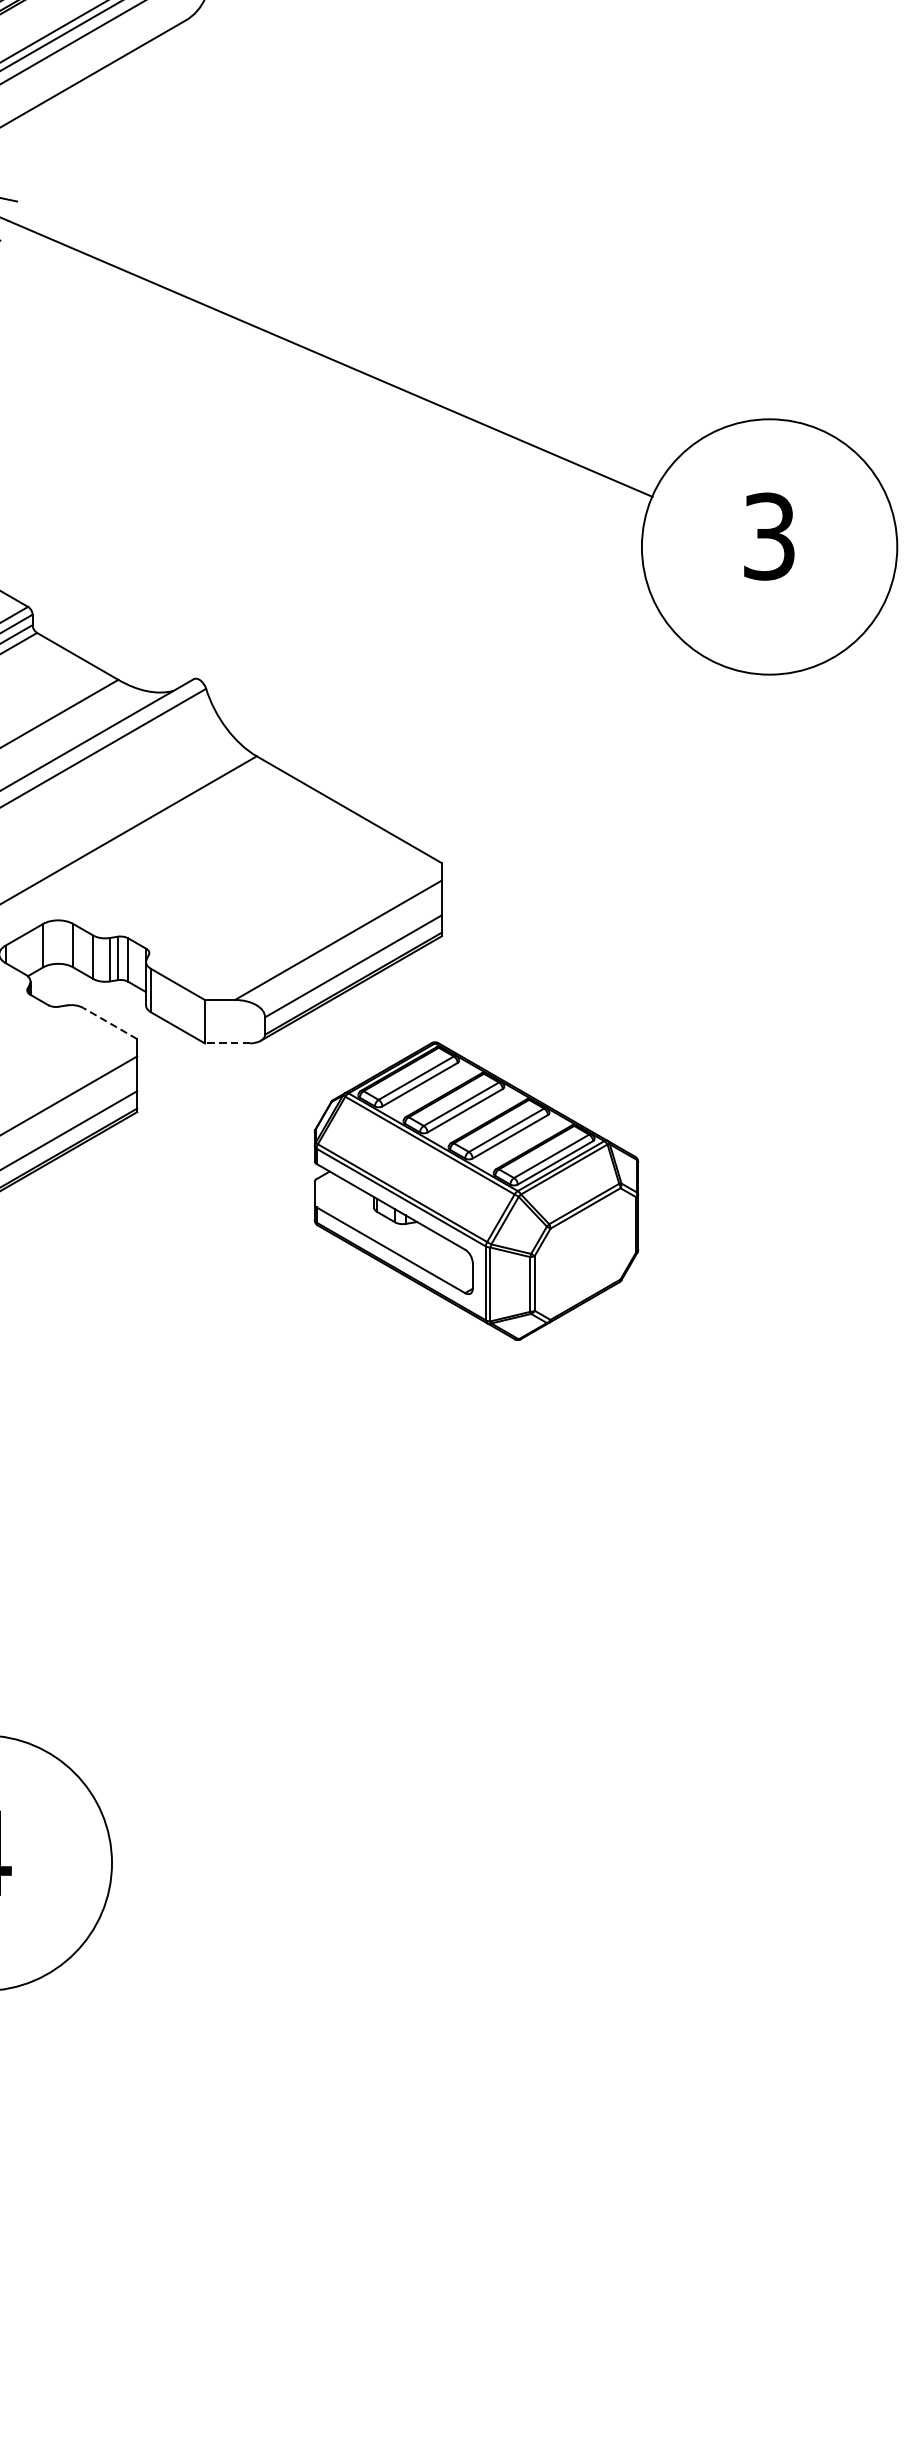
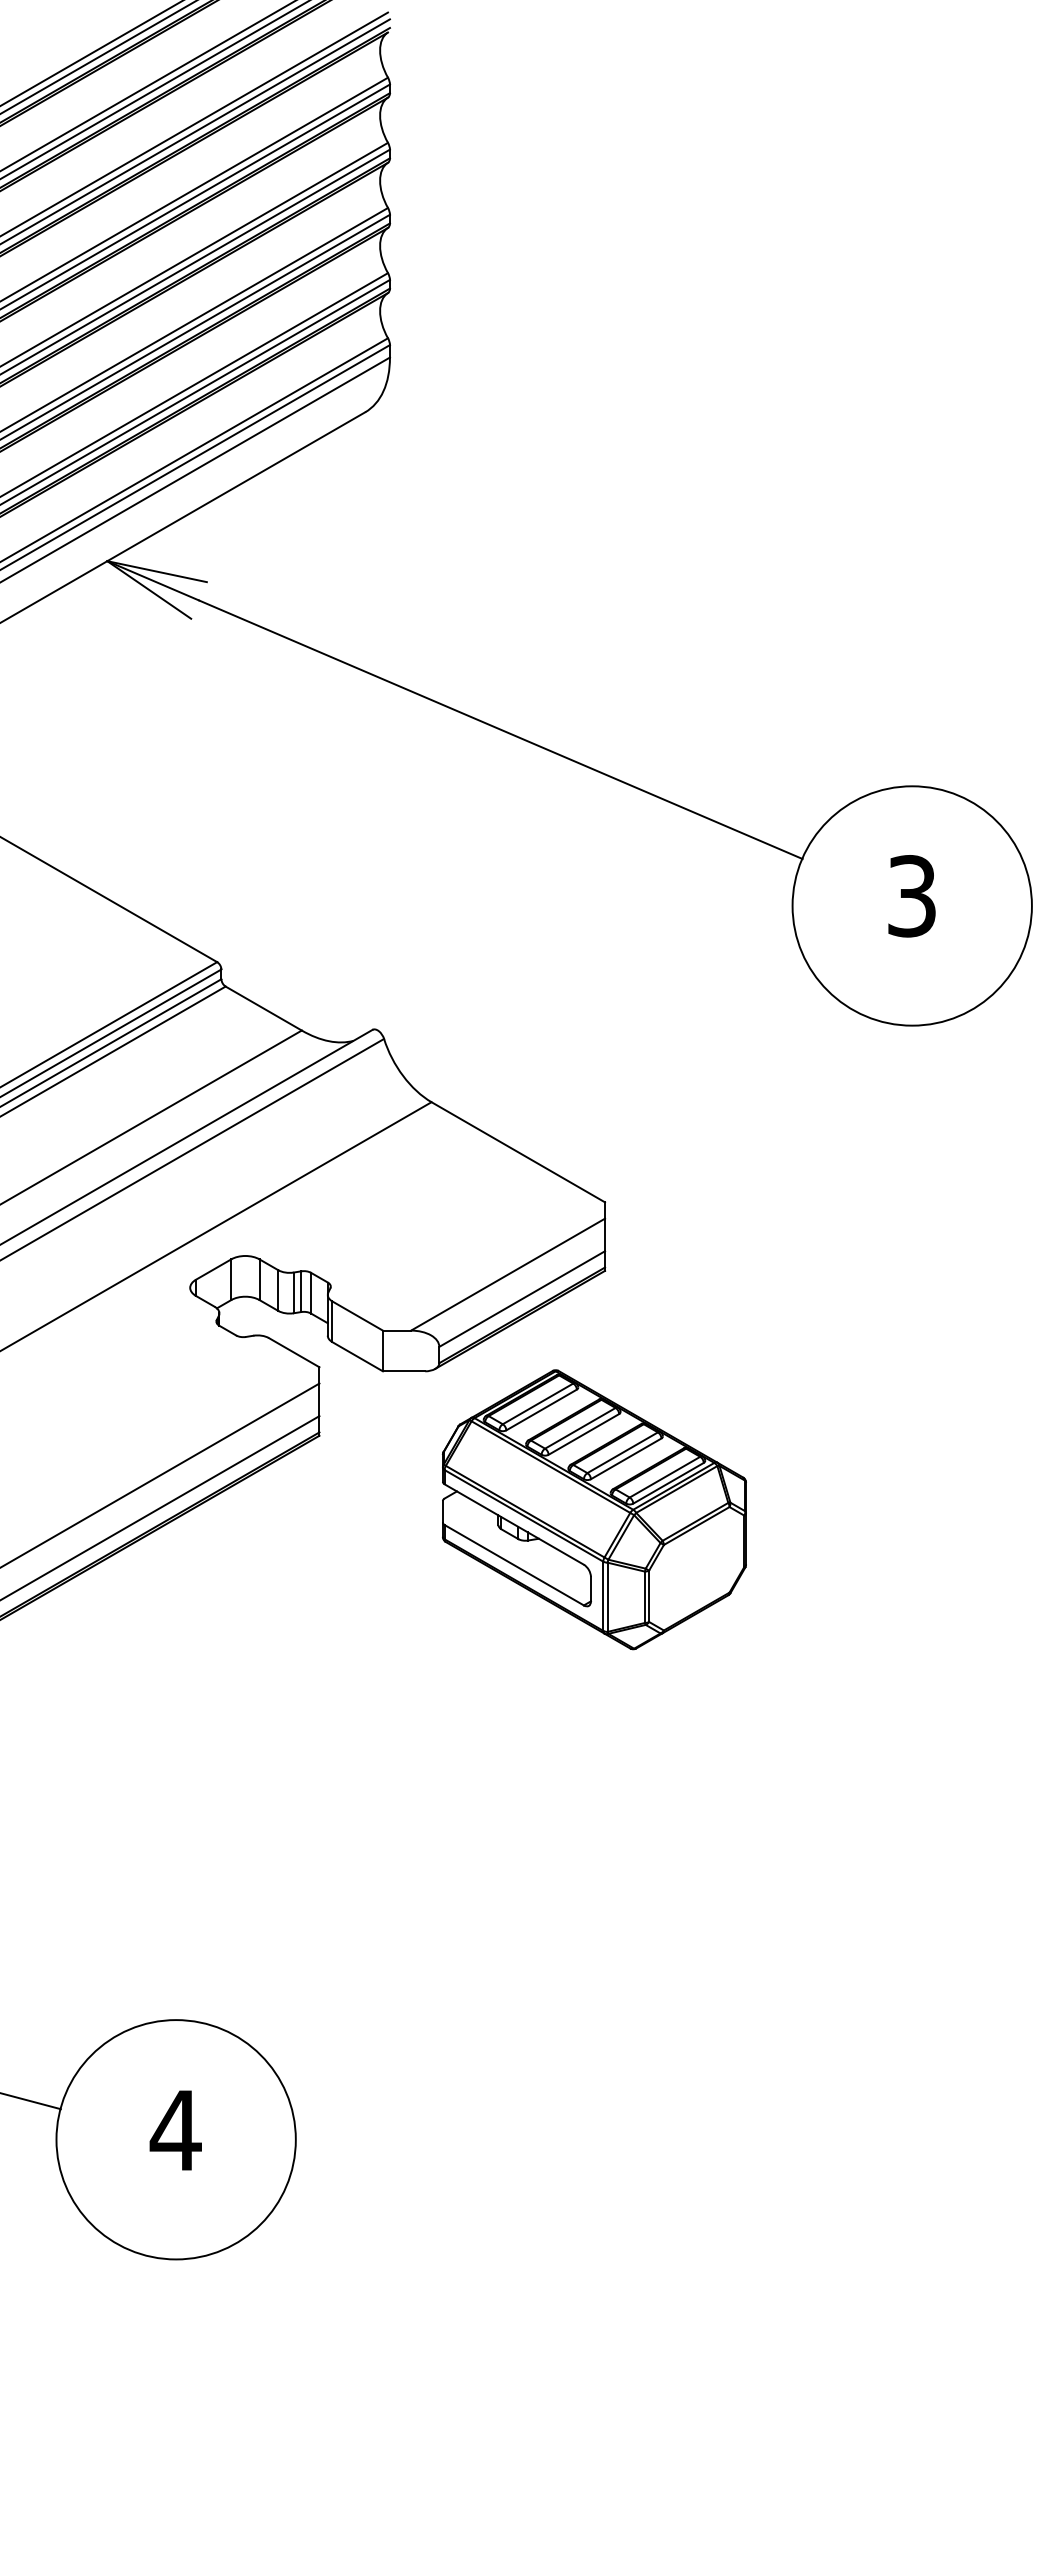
line: (109, 1023) -> (293, 1352), dashed -> solid
line: (226, 1043) -> (403, 1371), dashed -> solid
part: (475, 1190) -> (593, 1509), moved

